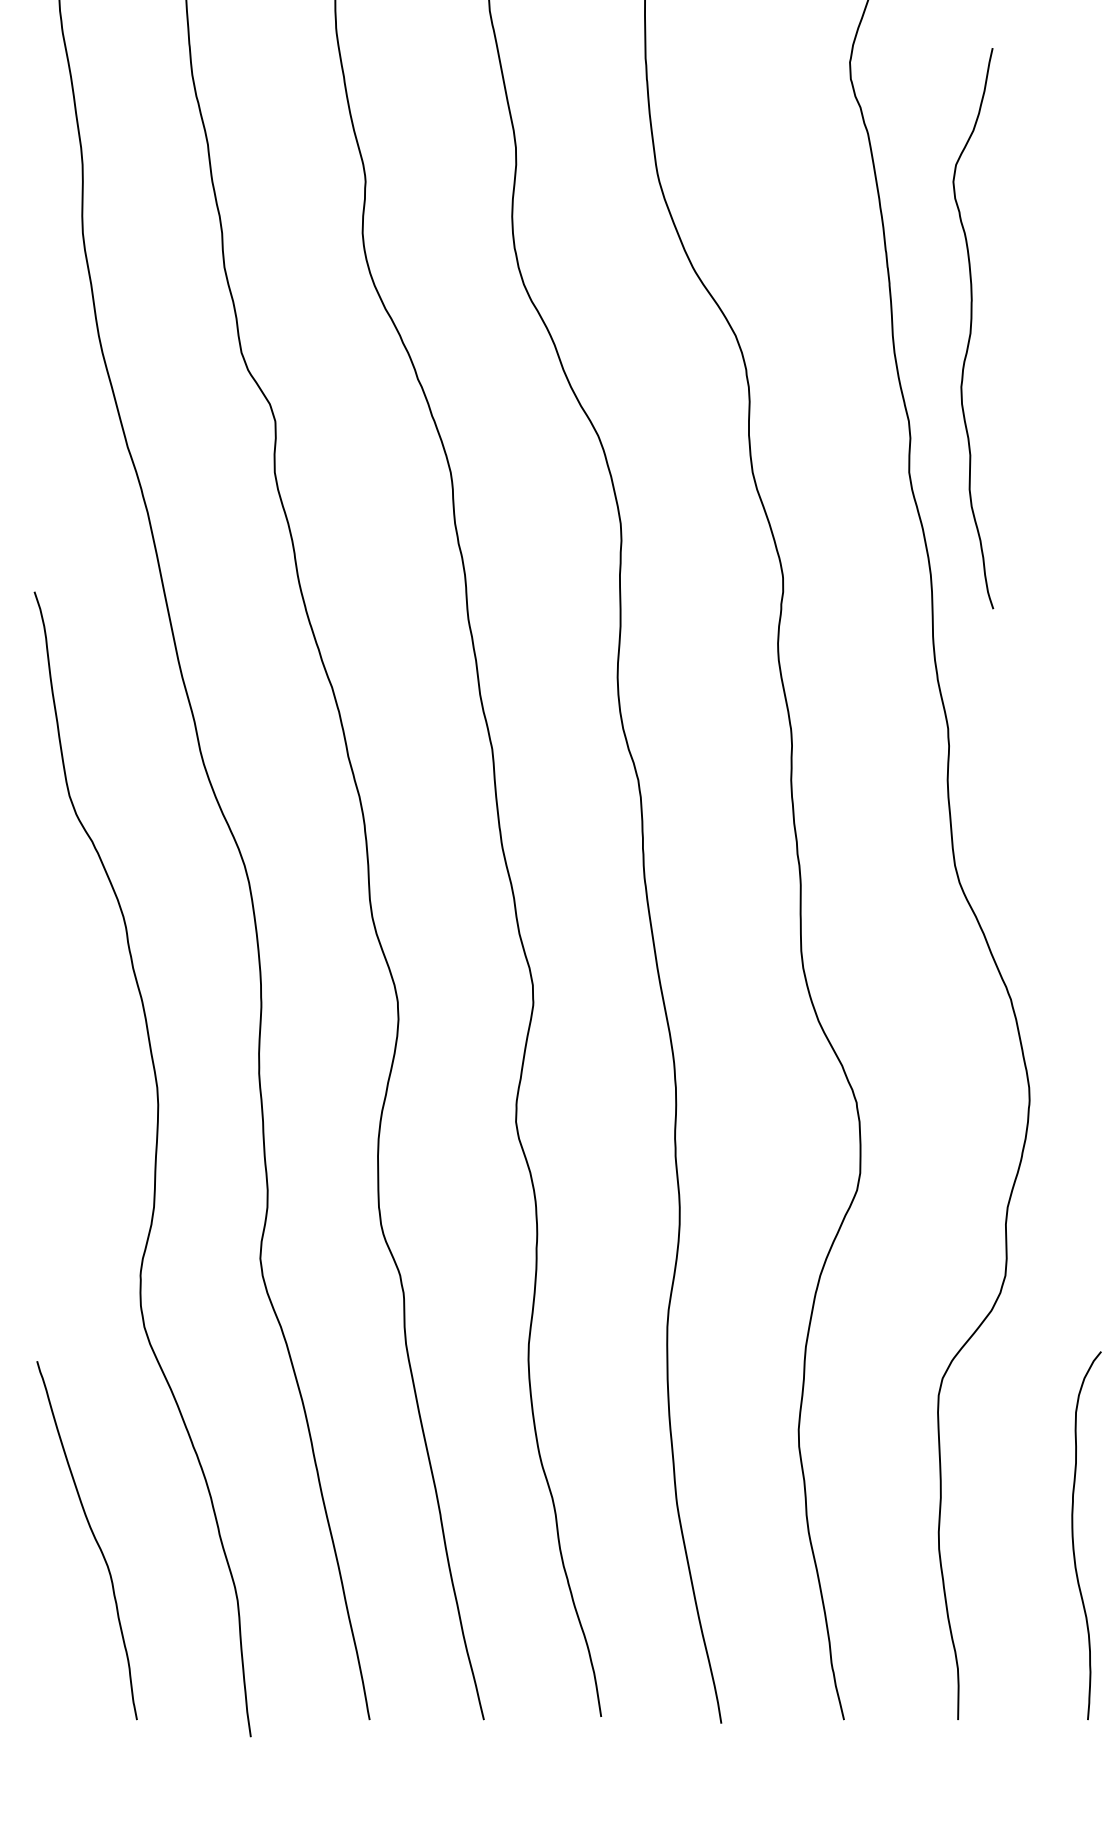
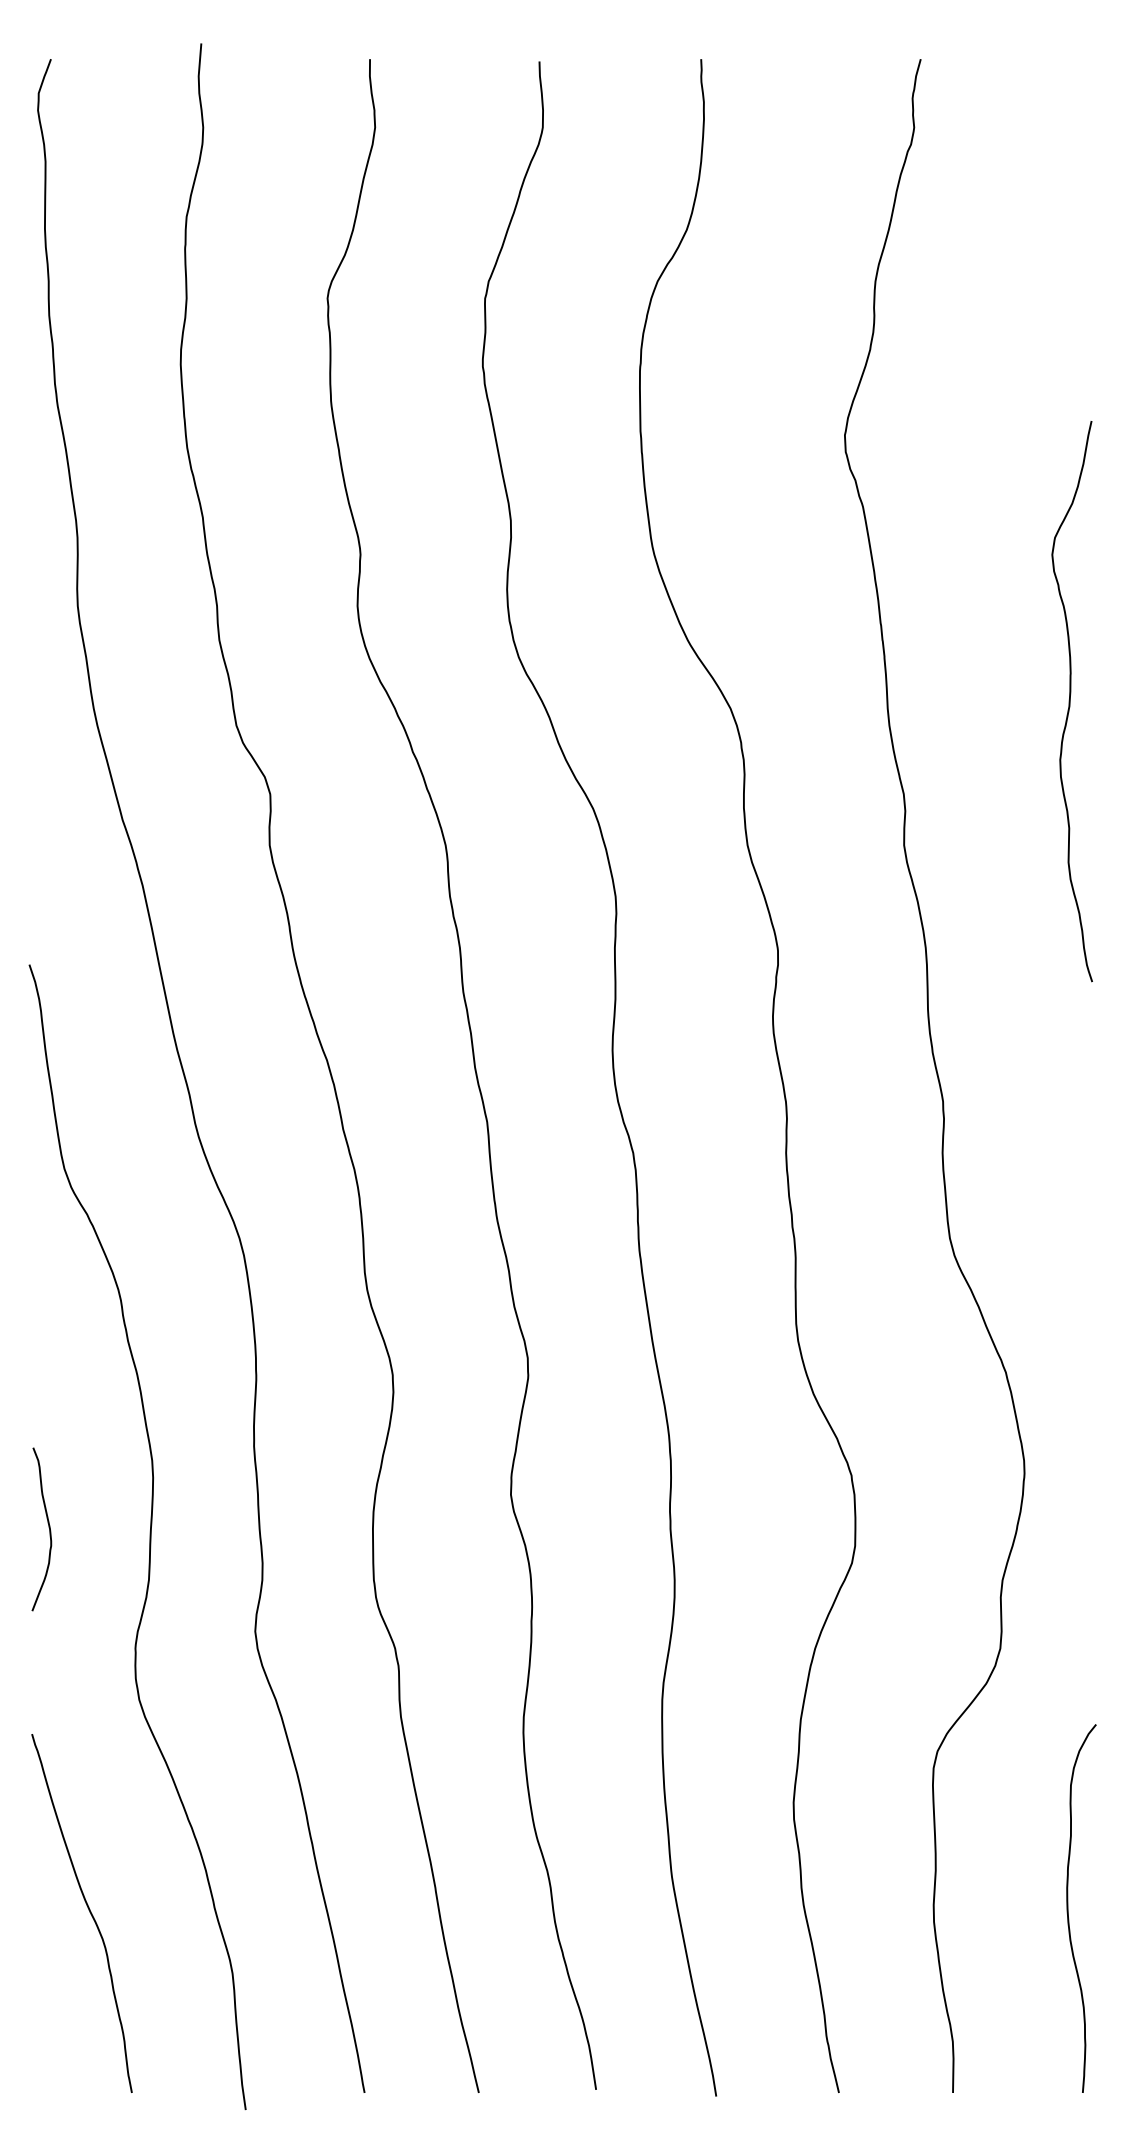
curve: (971, 328) -> (1070, 701), moved
curve: (53, 1154) -> (48, 1527), added

